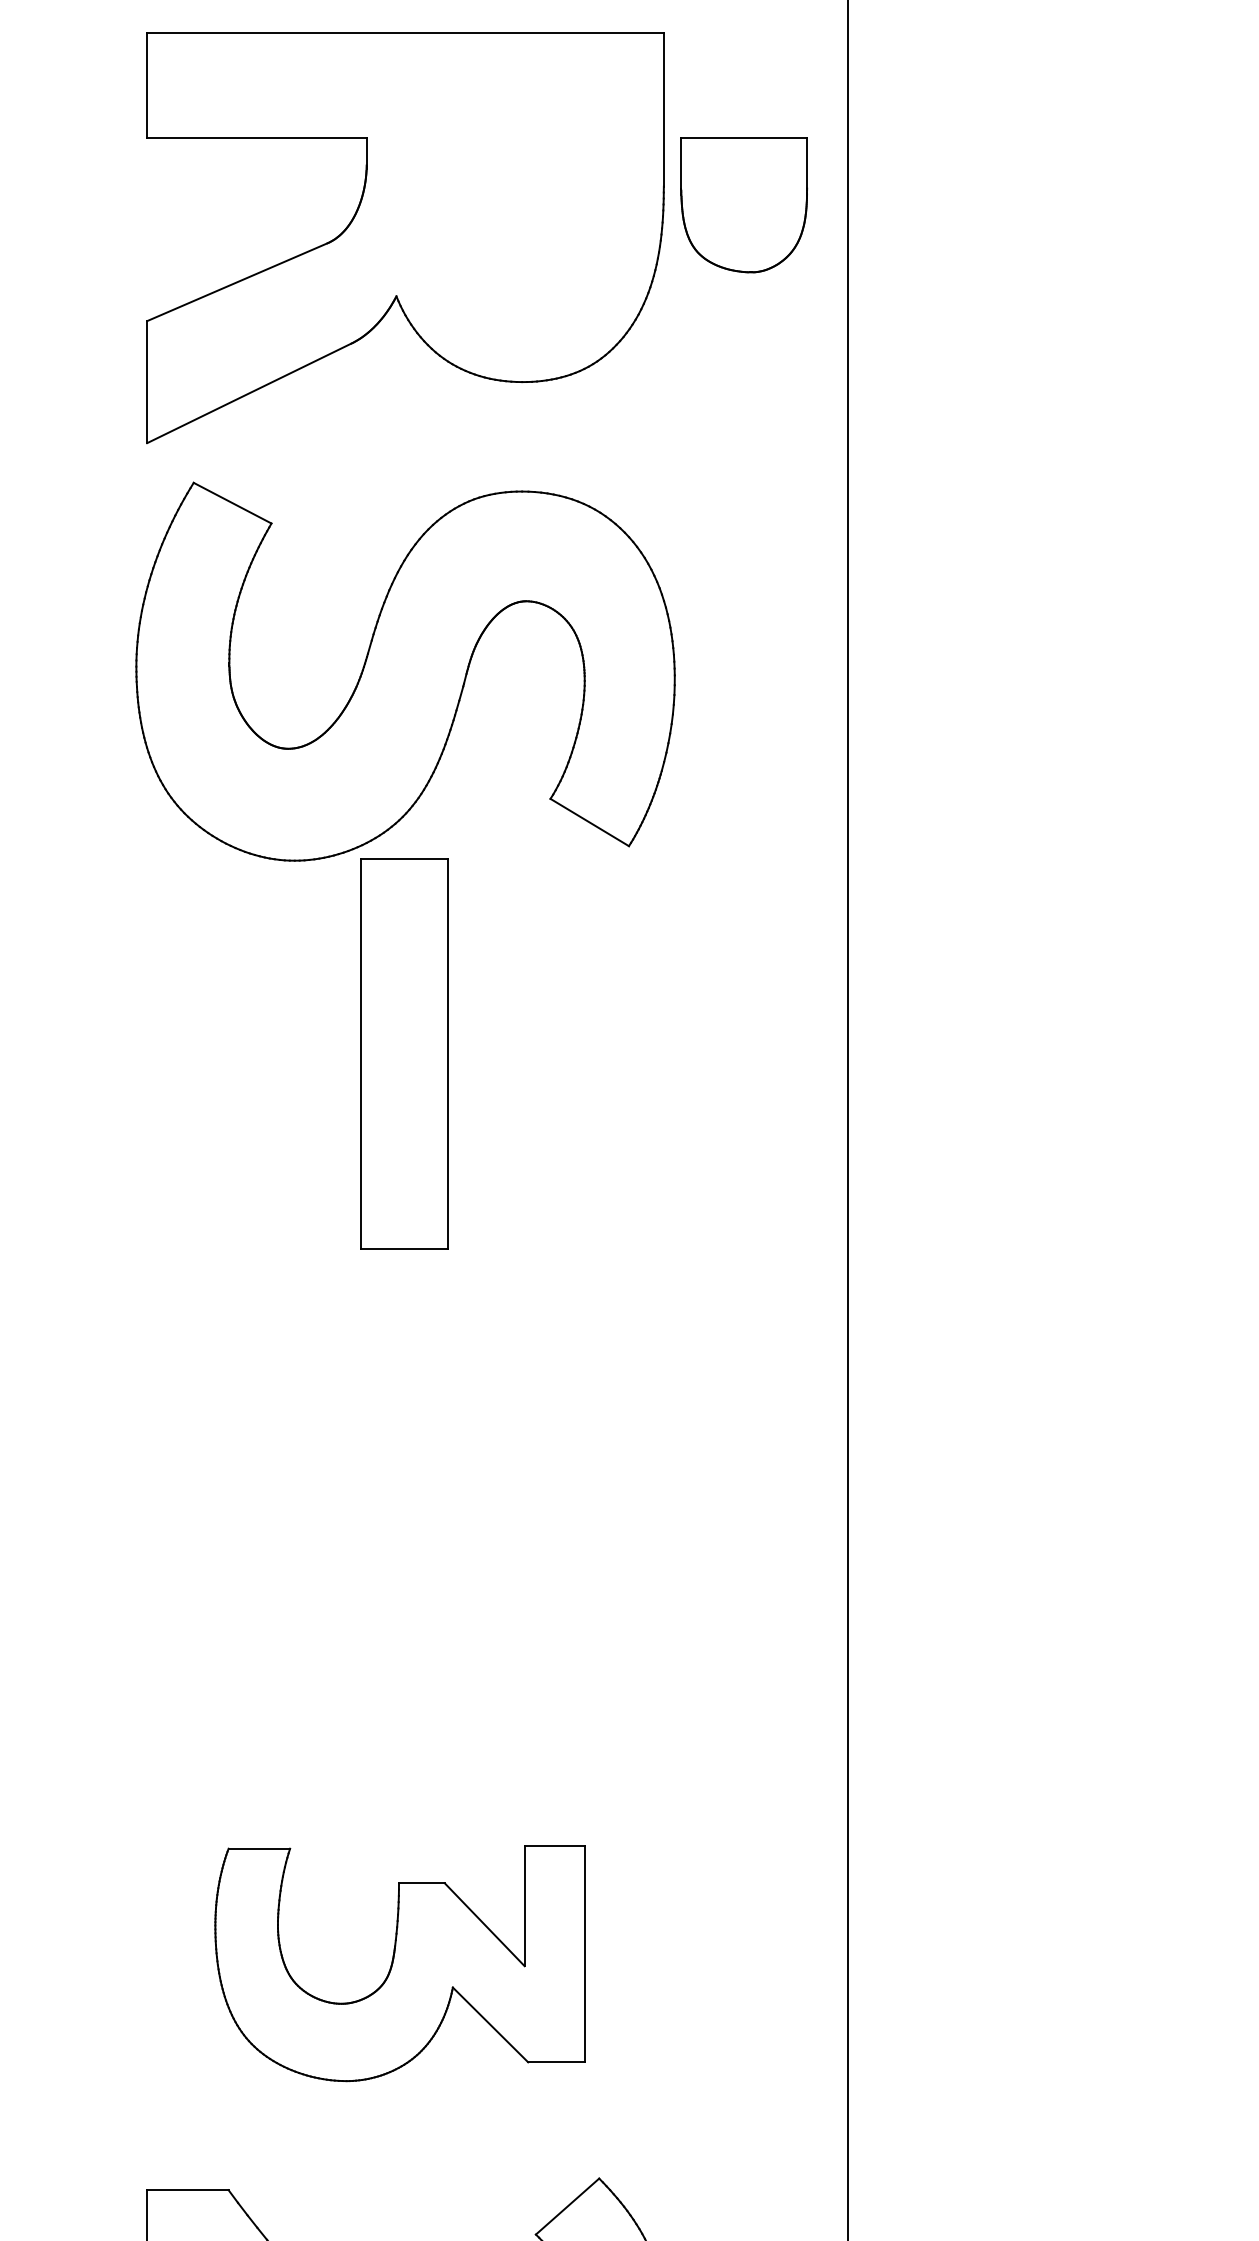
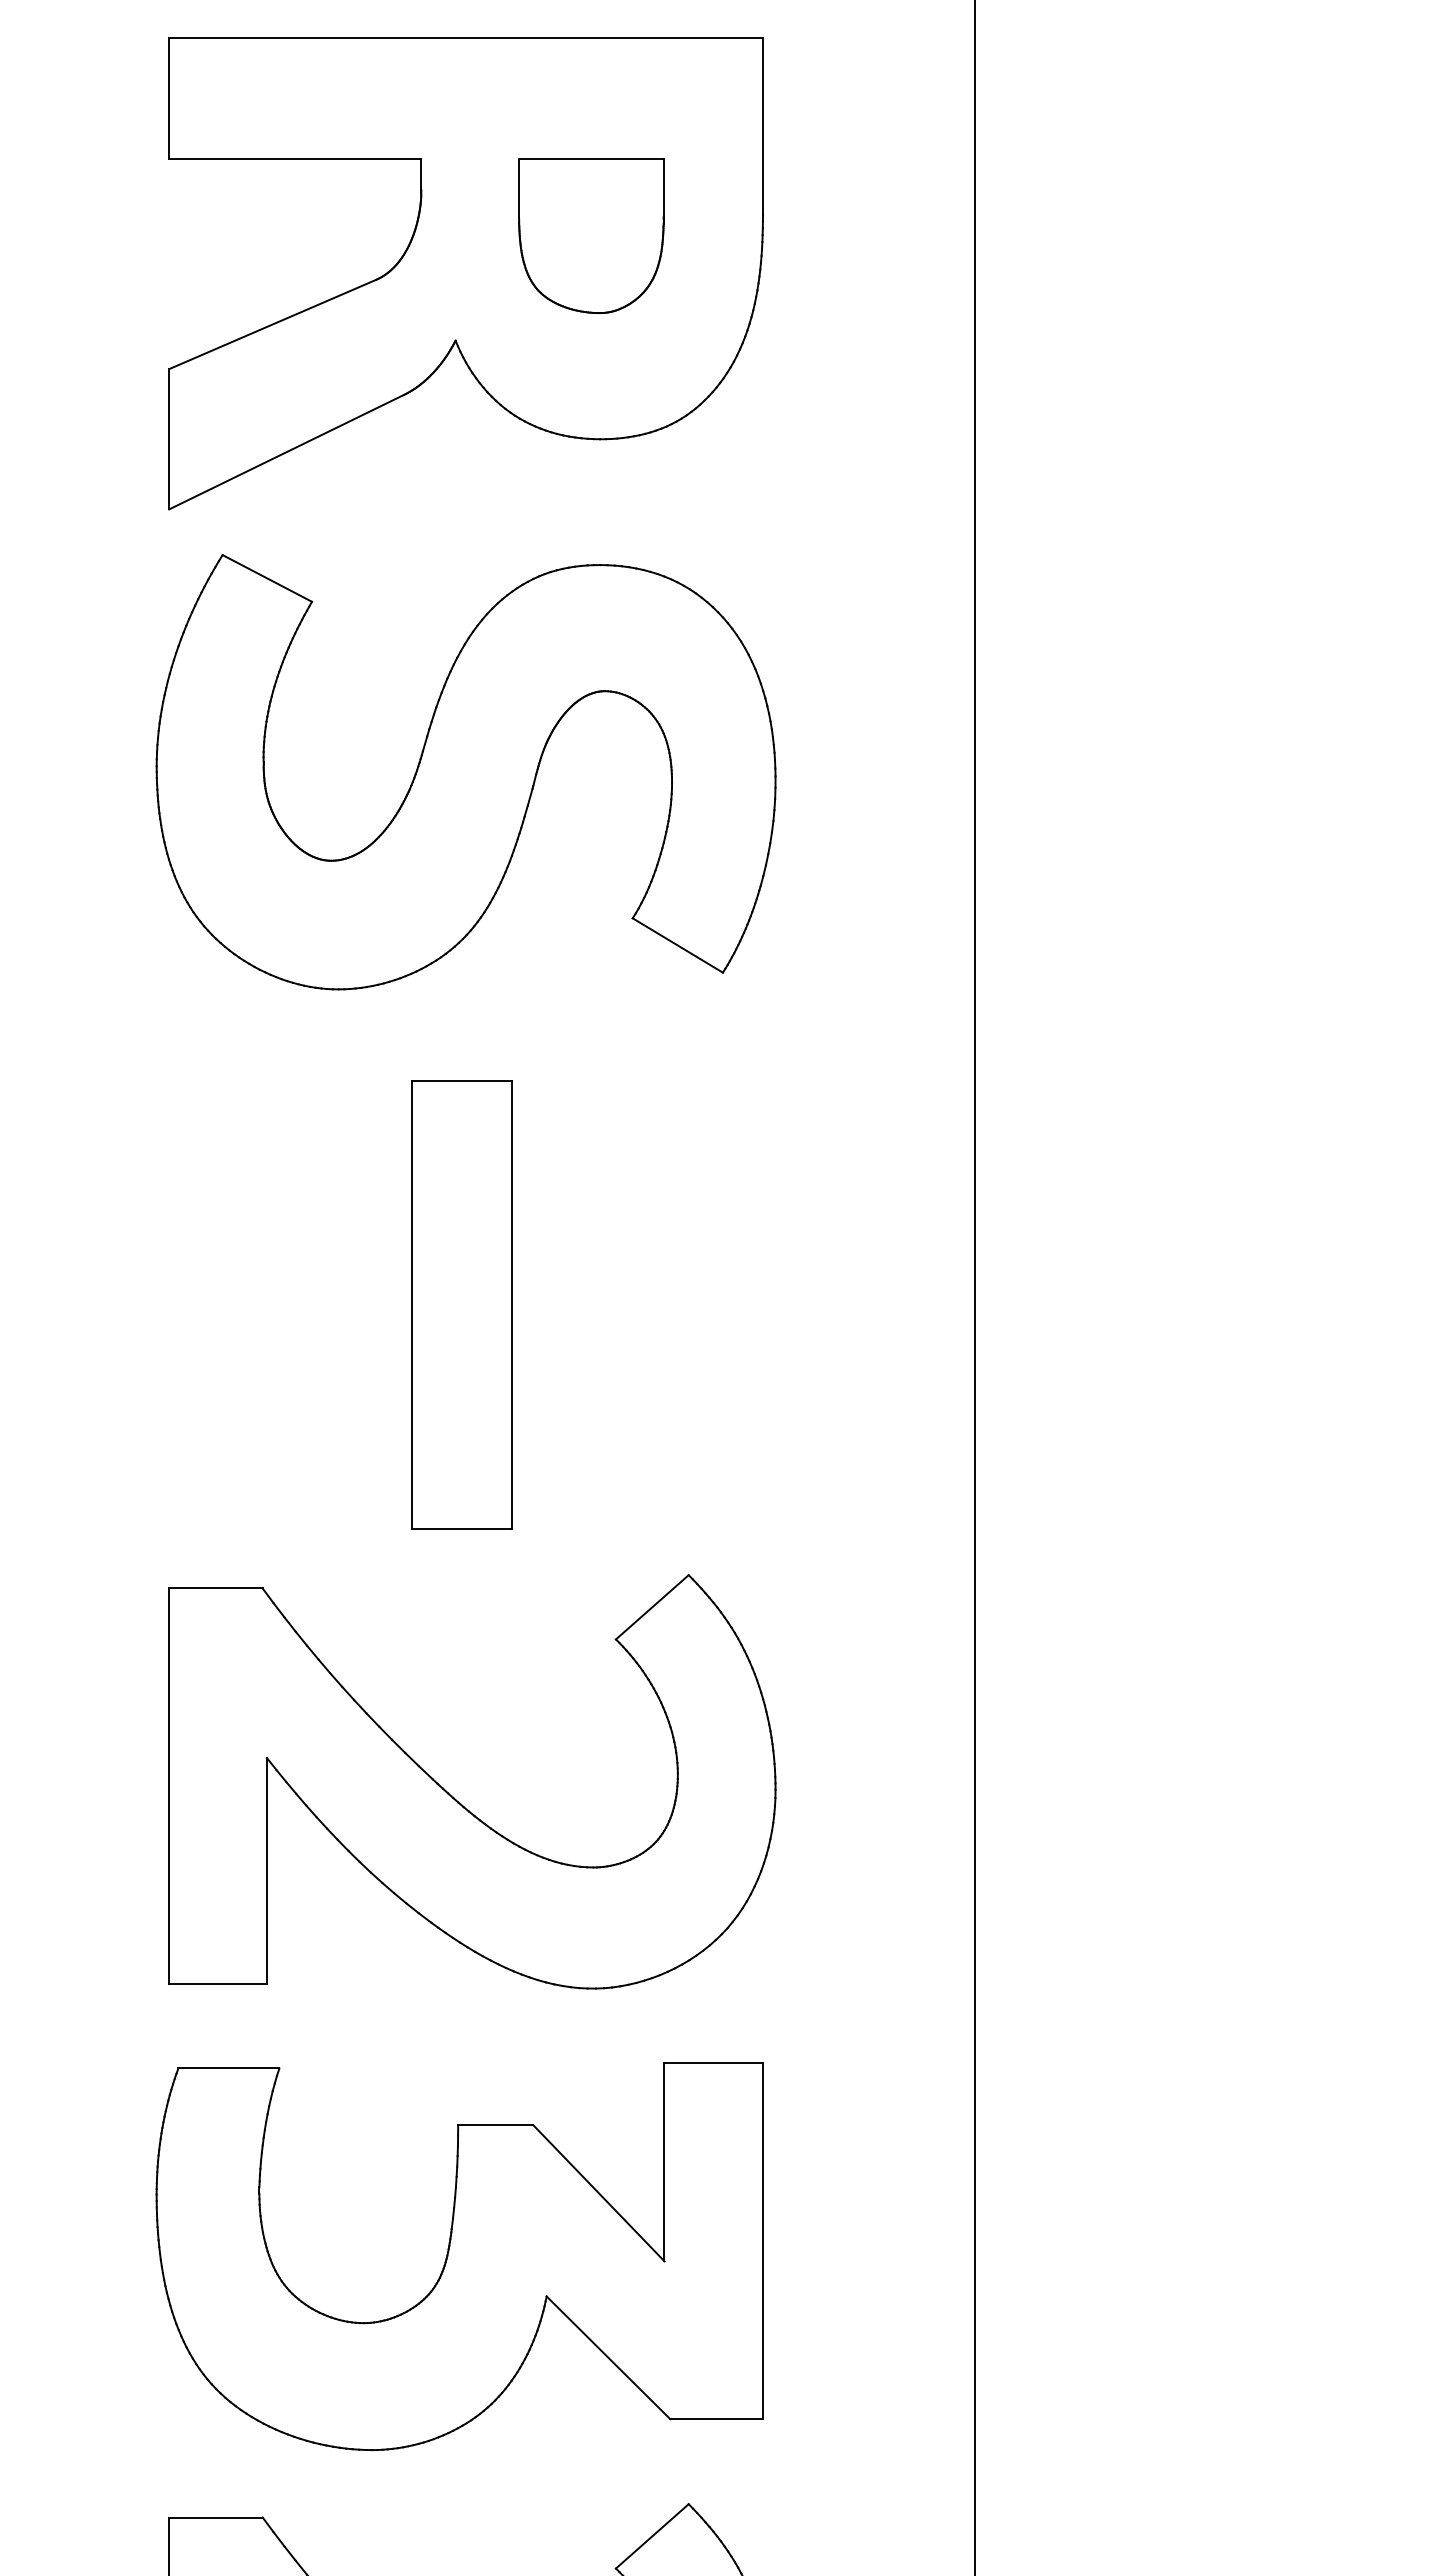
part: (744, 204) -> (591, 235), moved
part: (404, 1053) -> (461, 1304), moved
part: (396, 1564) -> (455, 1798), added
part: (399, 1963) -> (459, 2256), size x1.43

